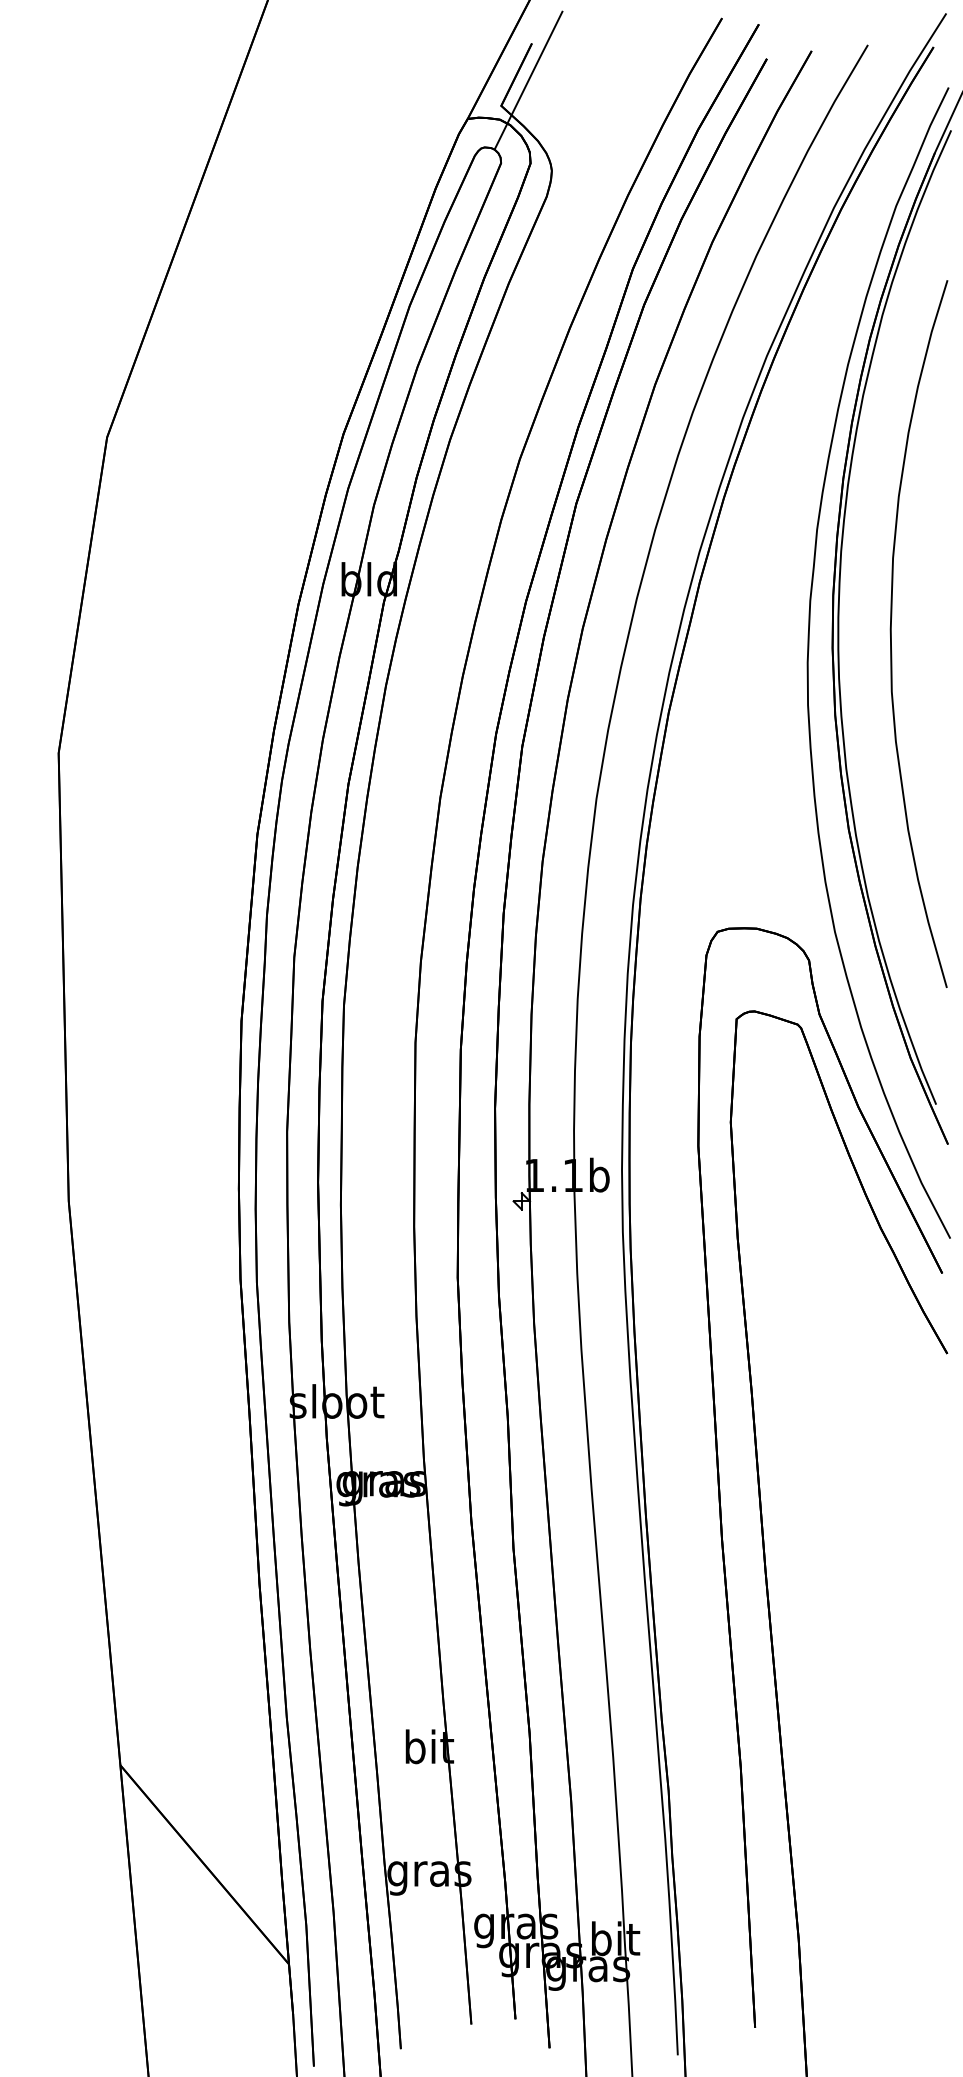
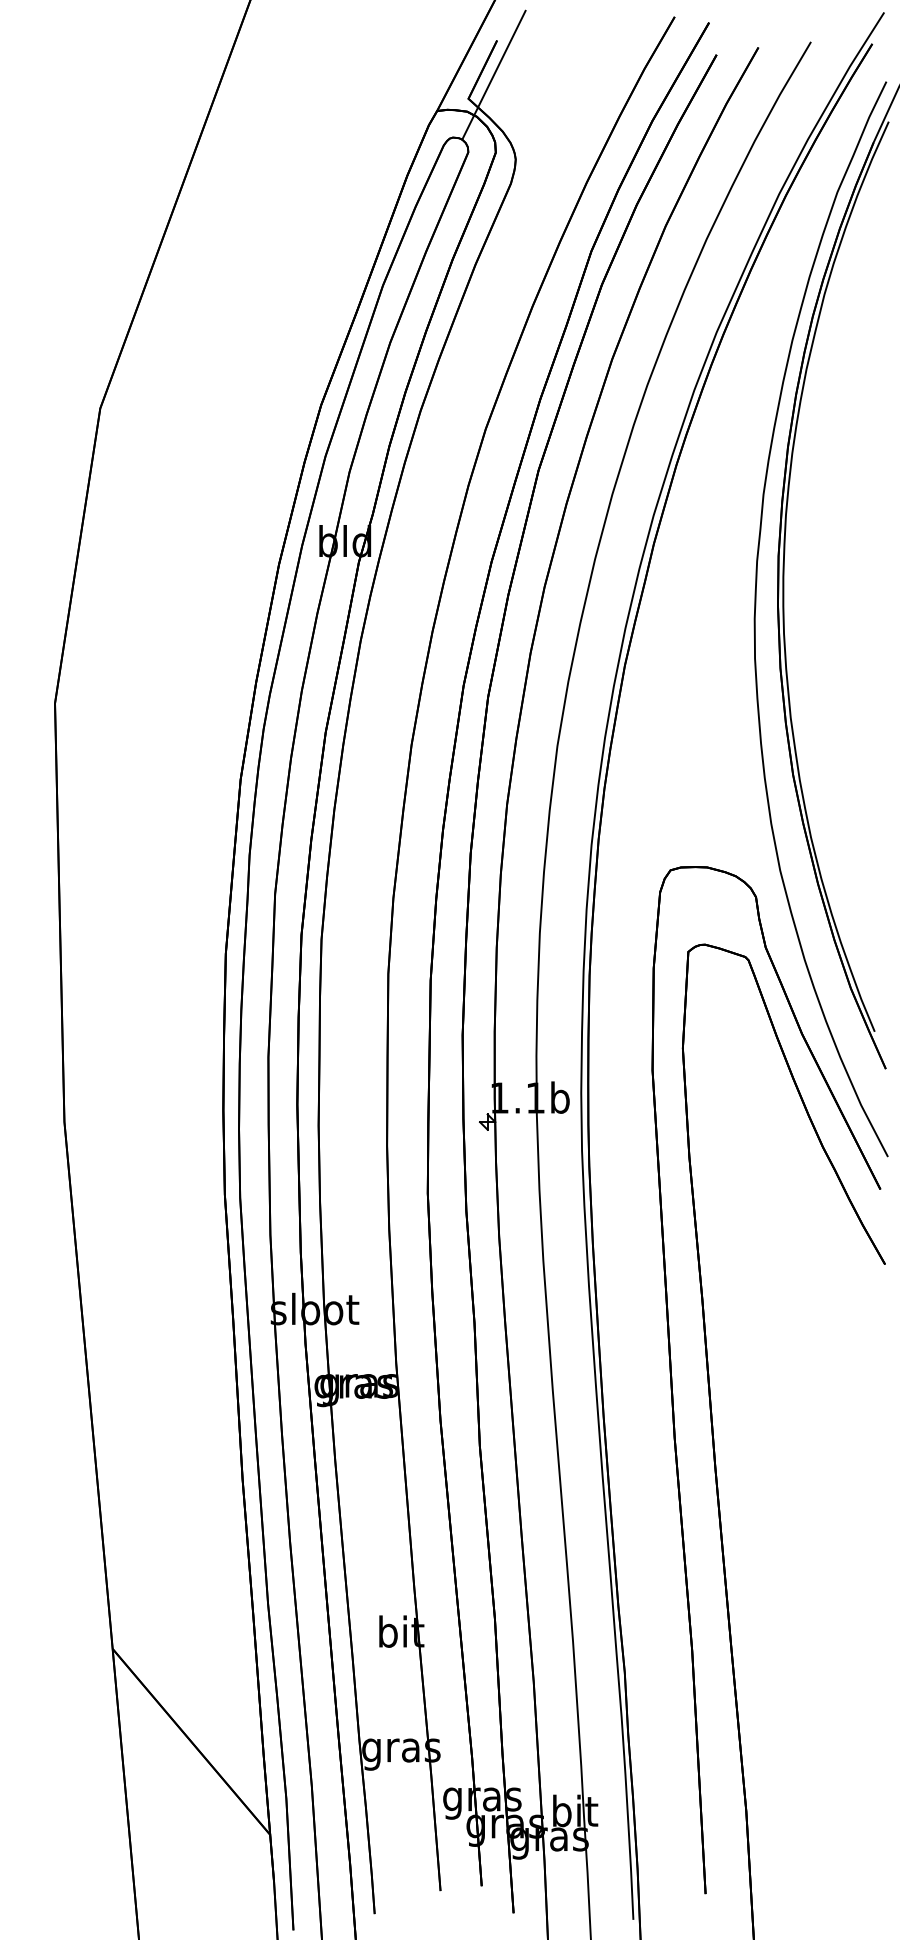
curve: (892, 633) -> (833, 591), removed

